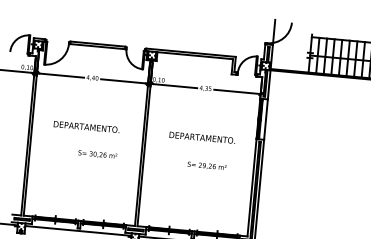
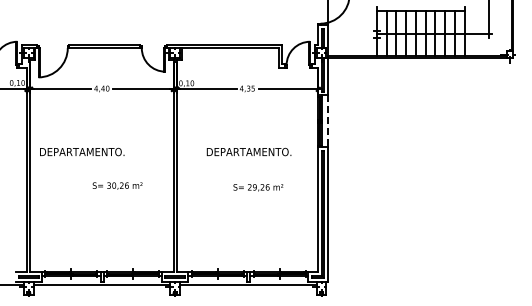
line: (266, 119) -> (328, 121), solid -> dashed
text: (86, 126) -> (82, 151), moved

